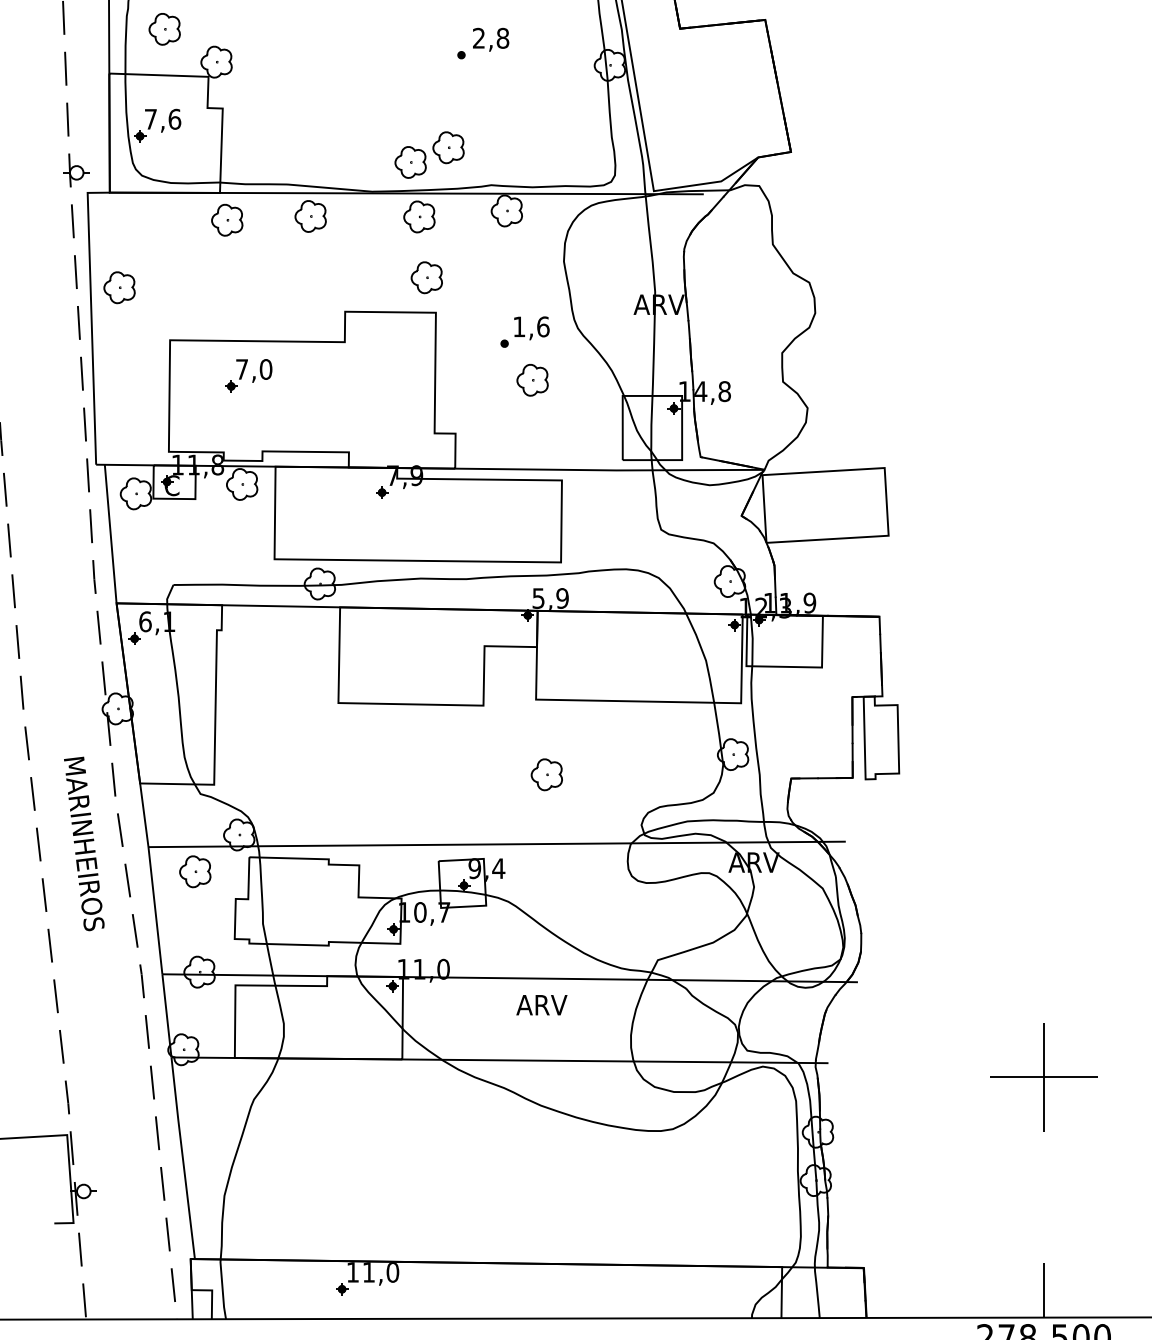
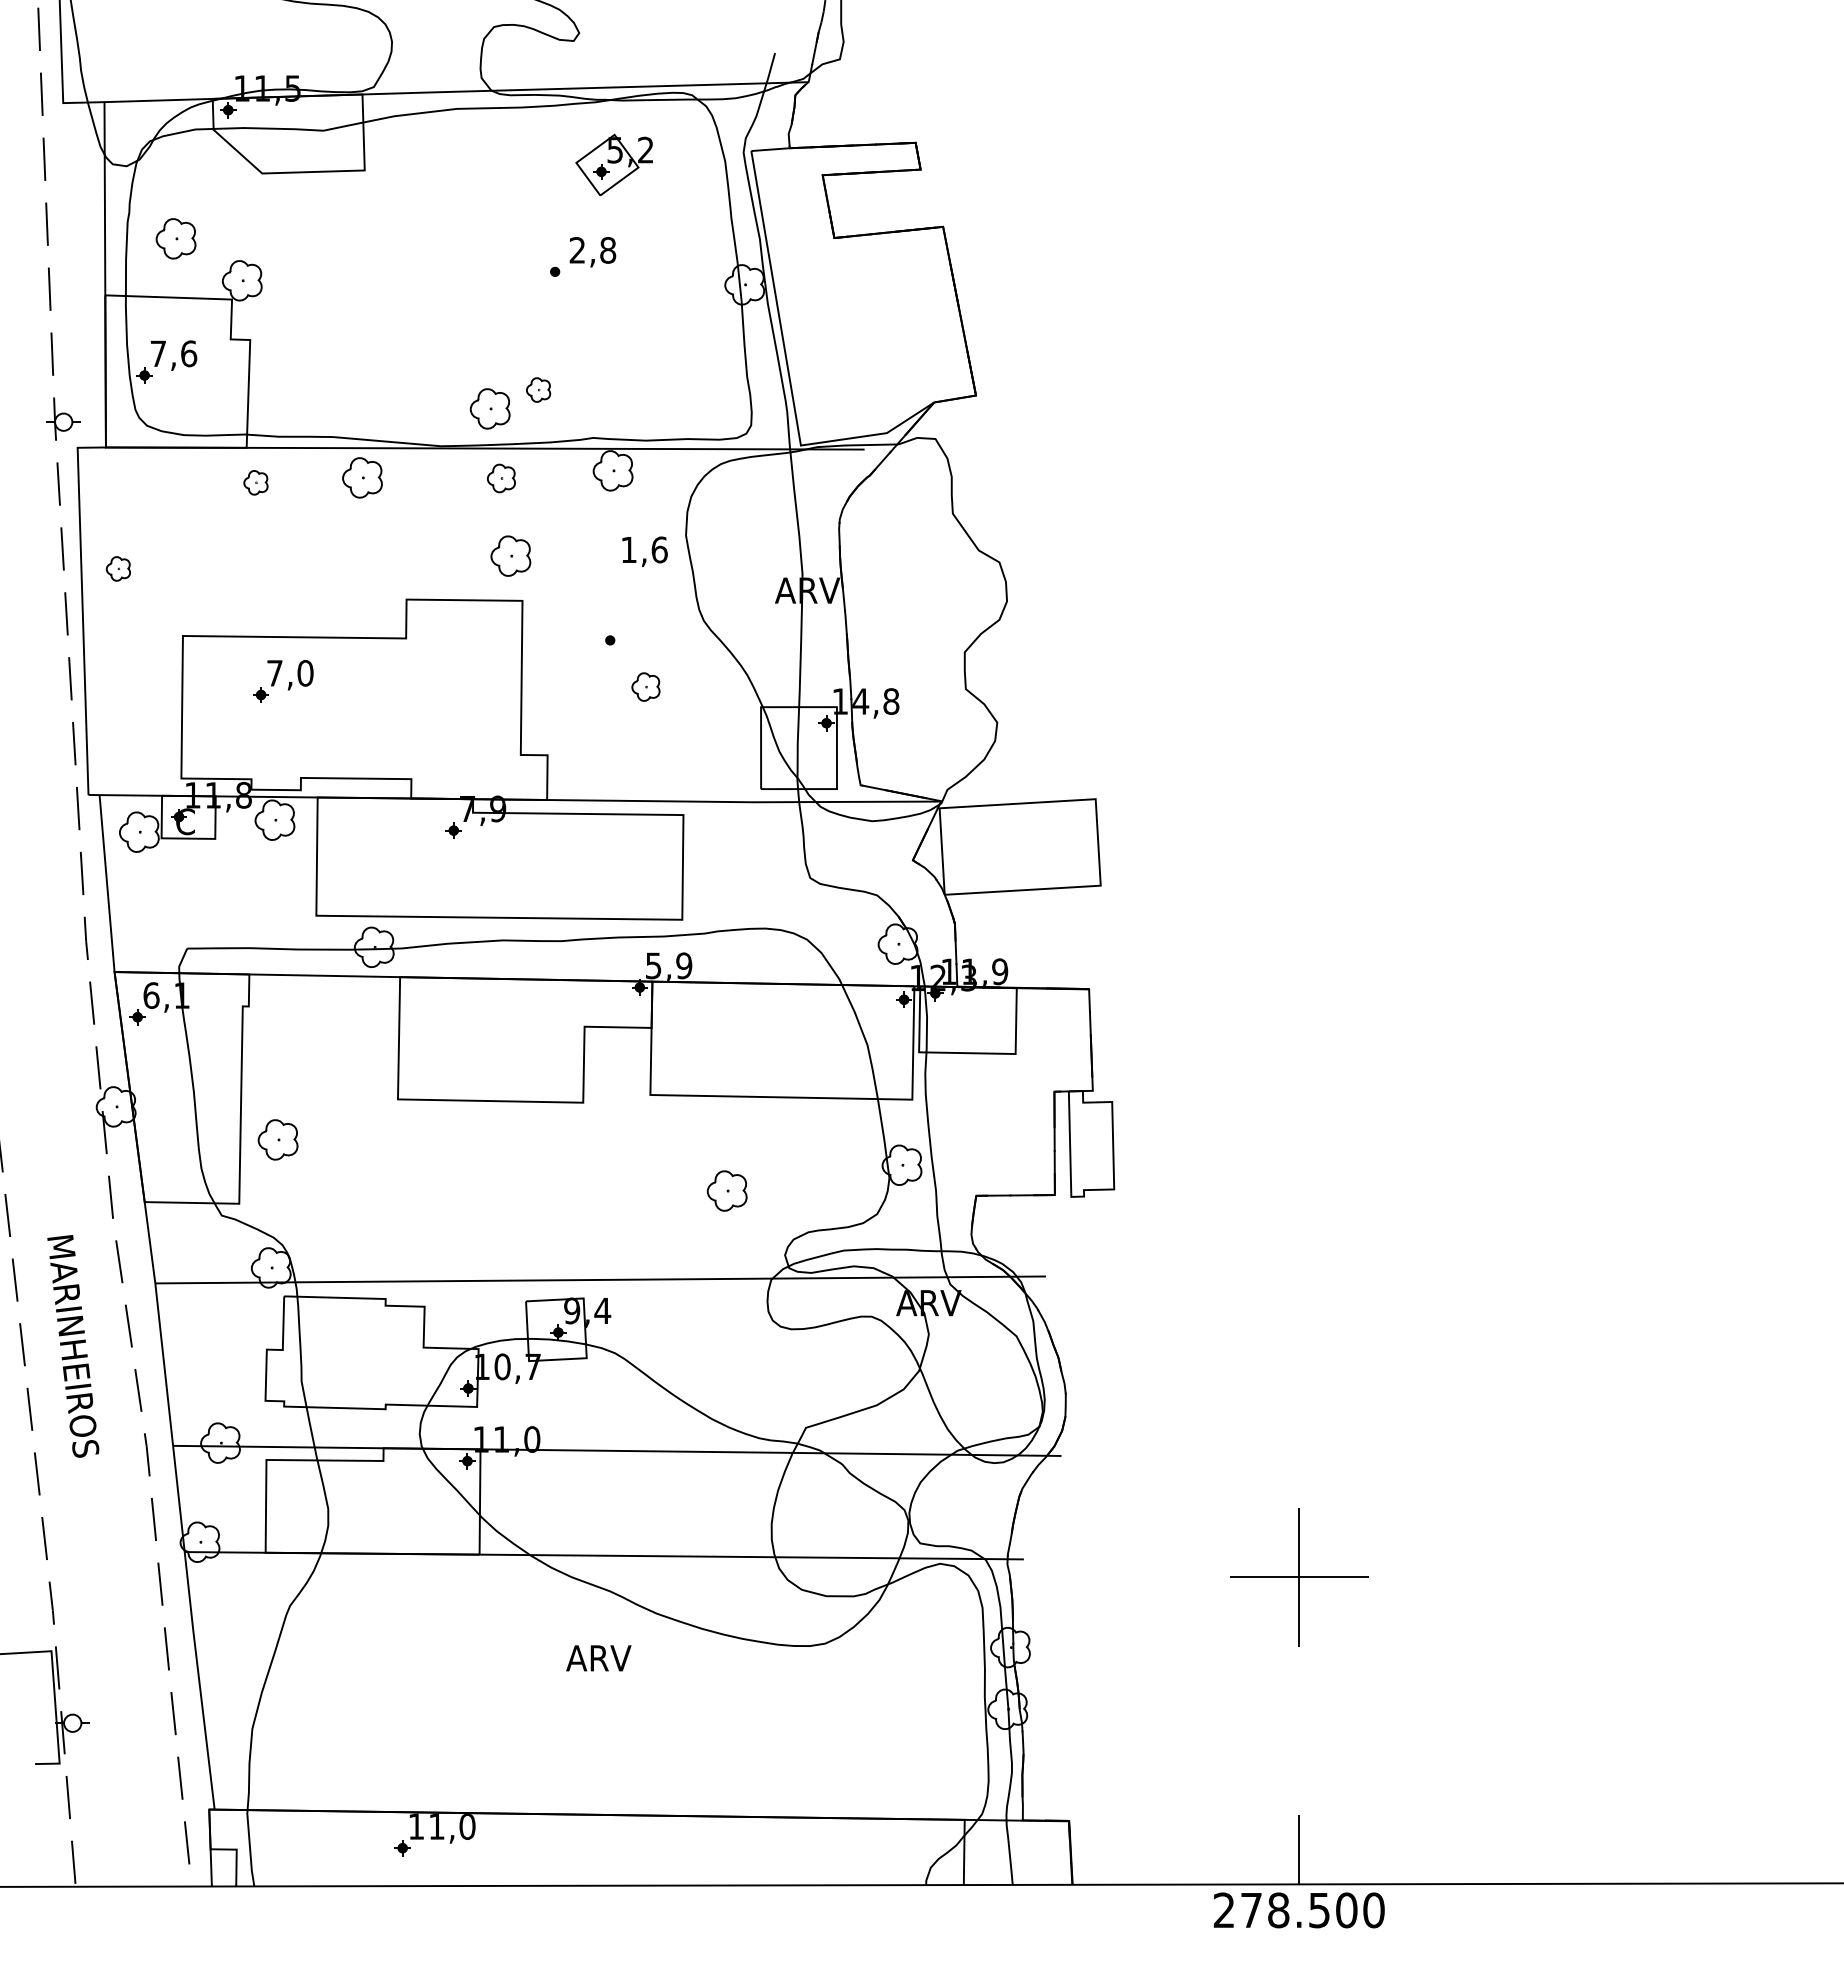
part: (448, 147) -> (538, 389), size x0.6
part: (419, 216) -> (501, 478), size x0.7
part: (226, 220) -> (255, 482), size x0.6
part: (119, 287) -> (118, 568), size x0.6
text: (531, 328) -> (644, 551), moved
part: (532, 379) -> (645, 686), size x0.7
part: (546, 774) -> (726, 1190), moved
text: (84, 844) -> (73, 1346), moved
part: (194, 871) -> (277, 1139), moved
text: (541, 1005) -> (598, 1658), moved

